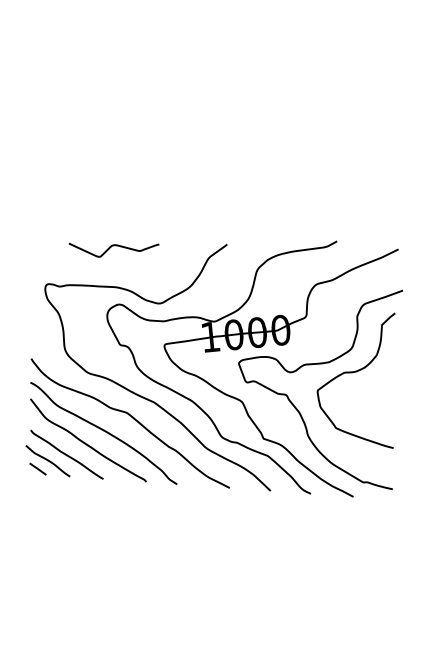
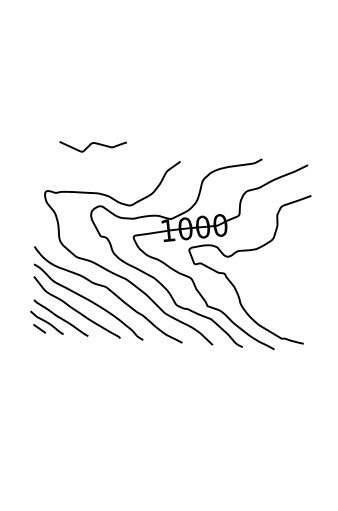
curve: (113, 247) -> (92, 144), moved
curve: (354, 373) -> (275, 257), removed

